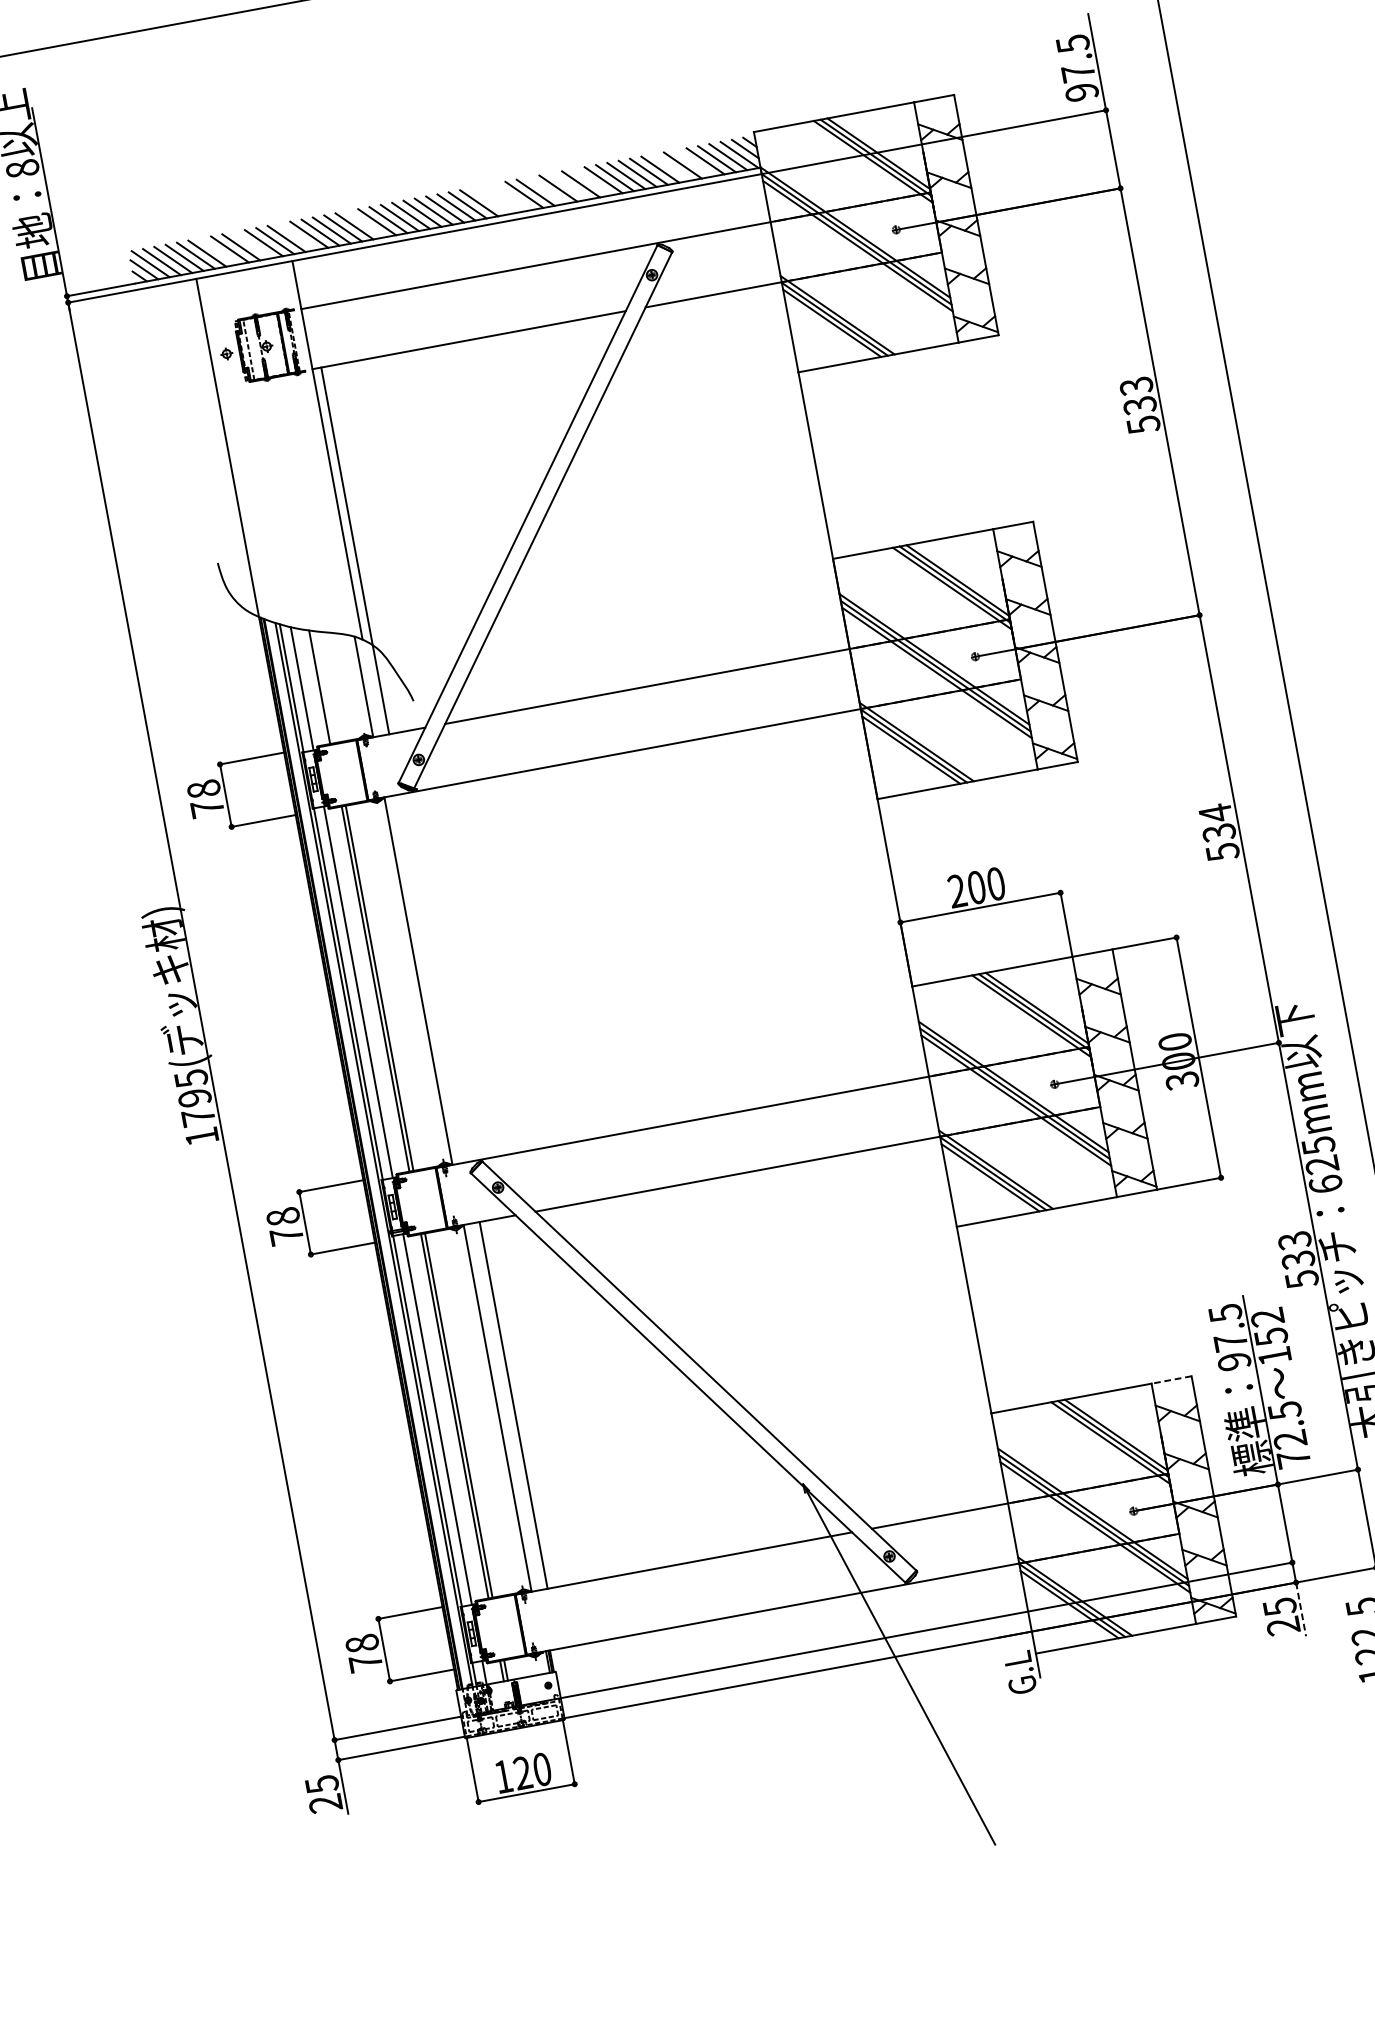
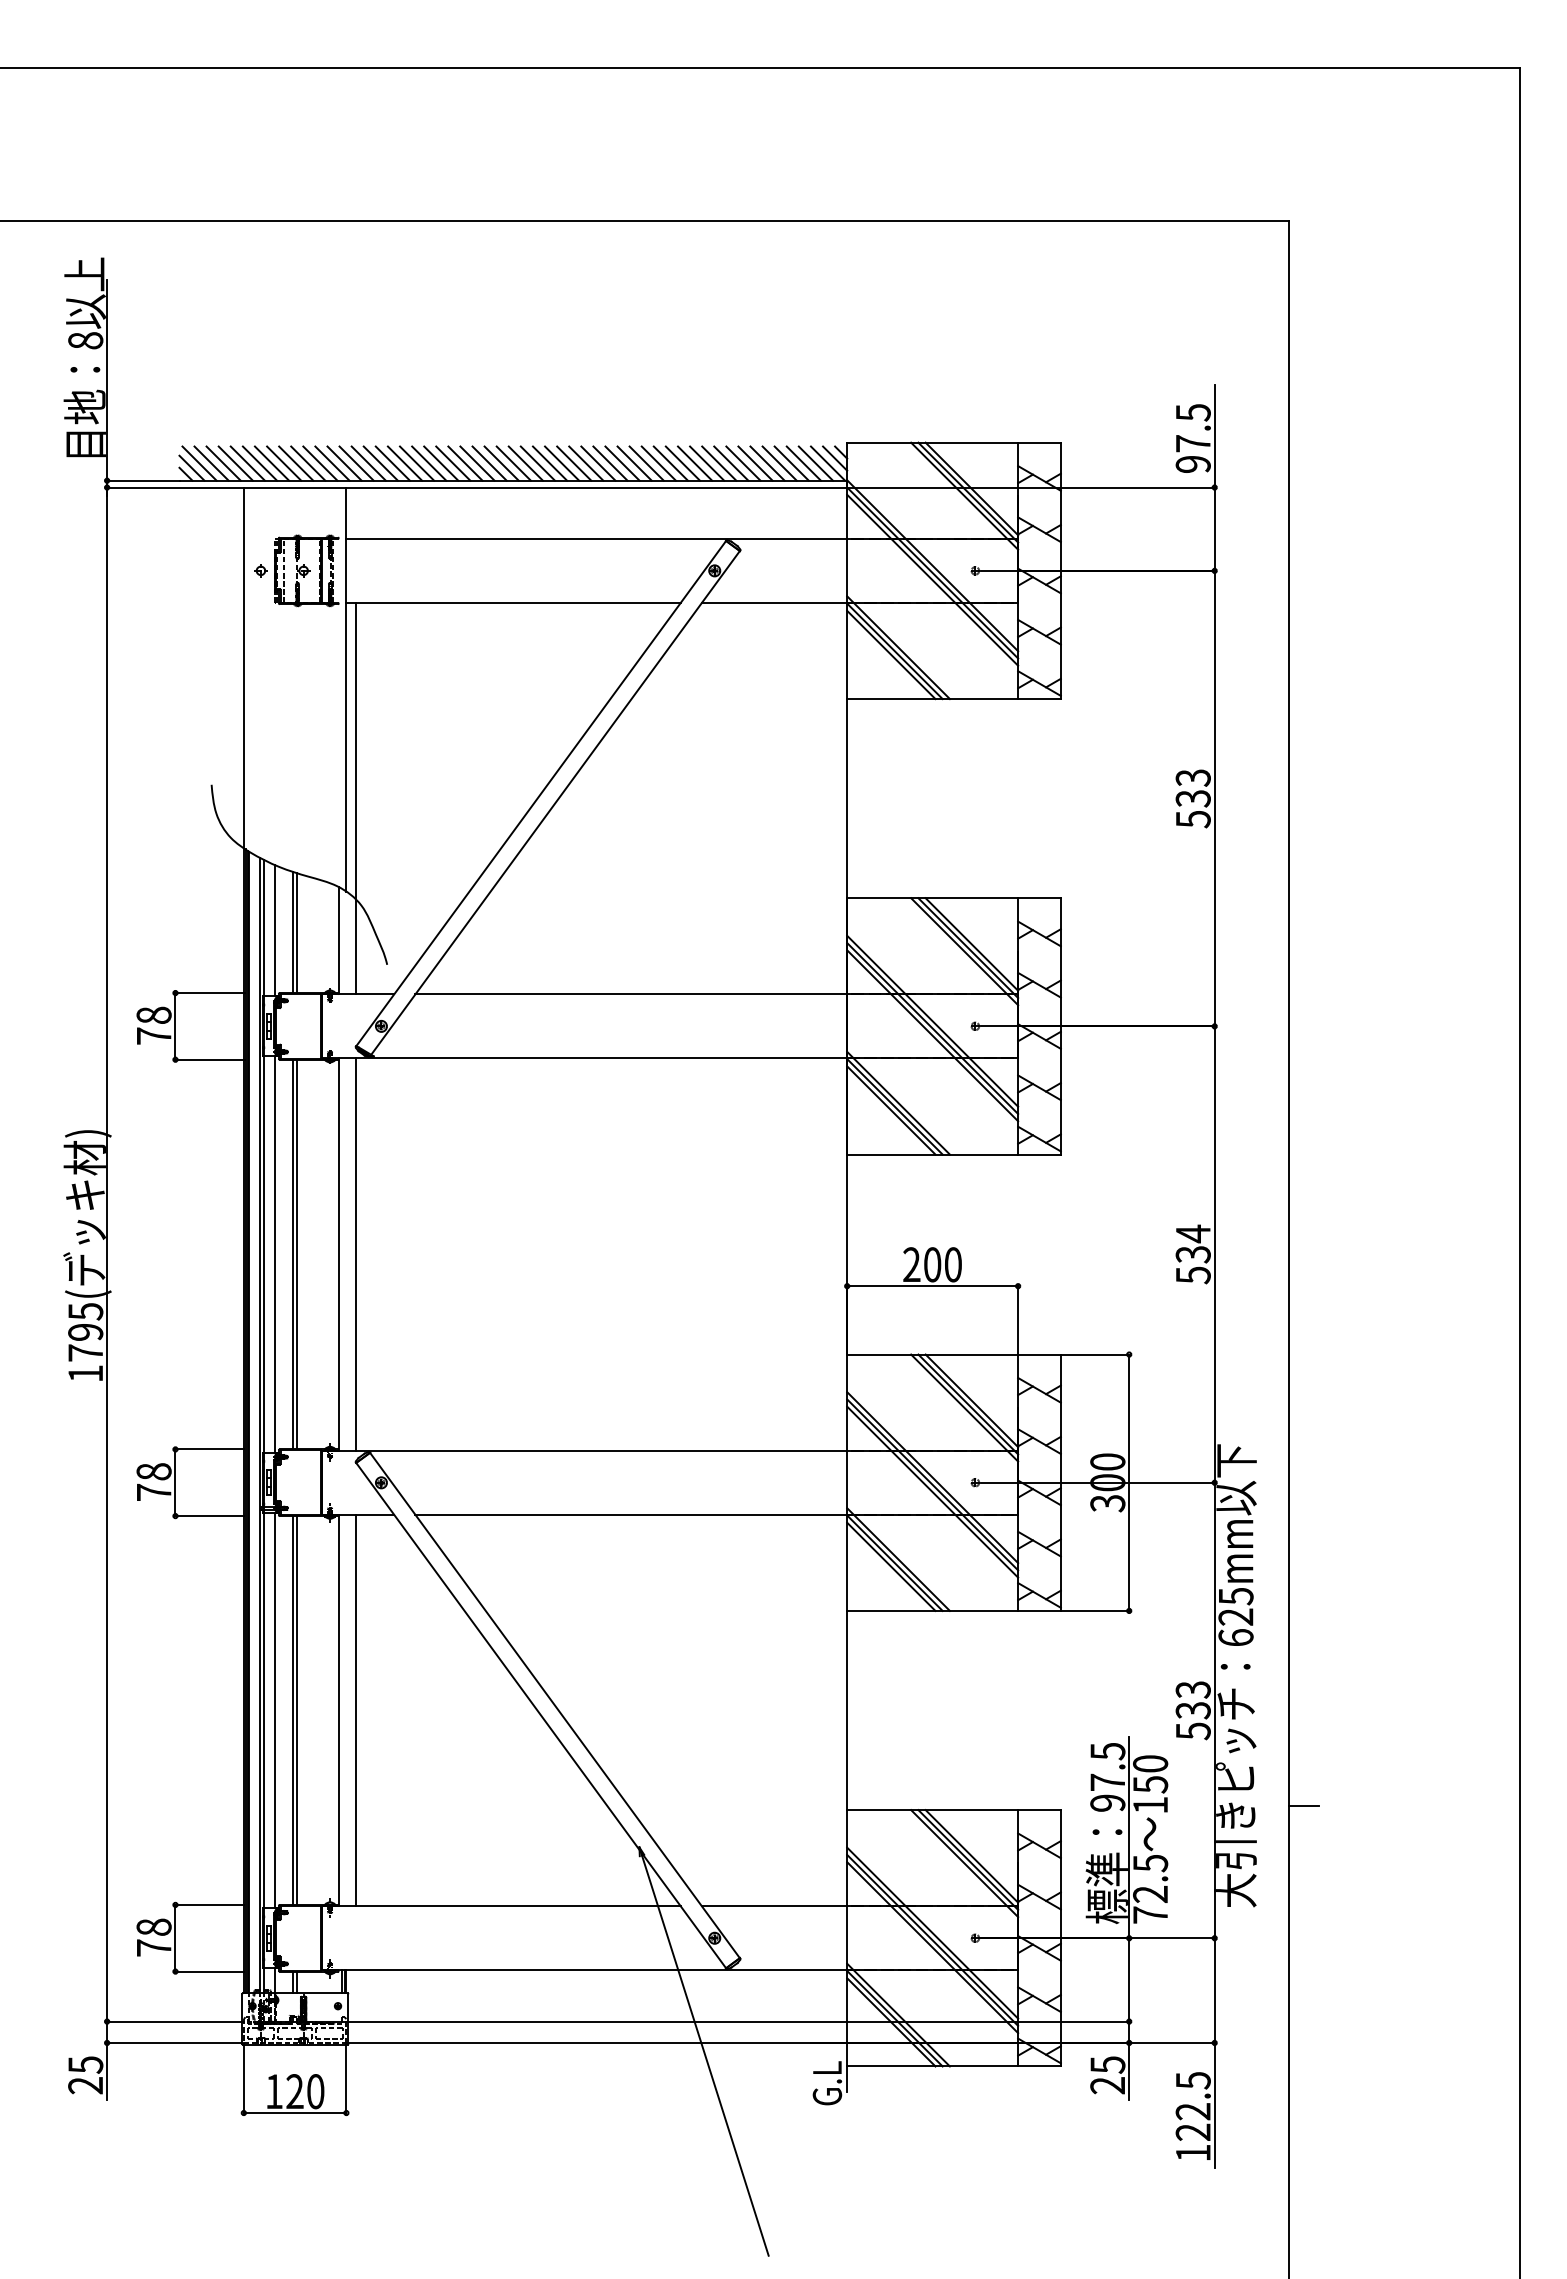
line: (694, 163) -> (779, 463), added
line: (671, 167) -> (755, 463), added
line: (591, 182) -> (670, 463), added
line: (569, 186) -> (646, 463), added
line: (546, 190) -> (622, 463), added
line: (513, 196) -> (586, 463), added
line: (502, 198) -> (574, 463), added
line: (490, 201) -> (562, 463), added
line: (366, 224) -> (429, 463), added
line: (297, 236) -> (356, 463), added
line: (252, 245) -> (308, 463), added
line: (218, 251) -> (271, 463), added
line: (324, 687) -> (297, 933), added
line: (434, 978) -> (355, 1254), added
text: (1267, 1317) -> (1150, 1763), 152 -> 150
line: (1171, 1380) -> (1039, 1810), dashed -> solid
line: (1301, 1609) -> (1129, 2071), dashed -> solid

